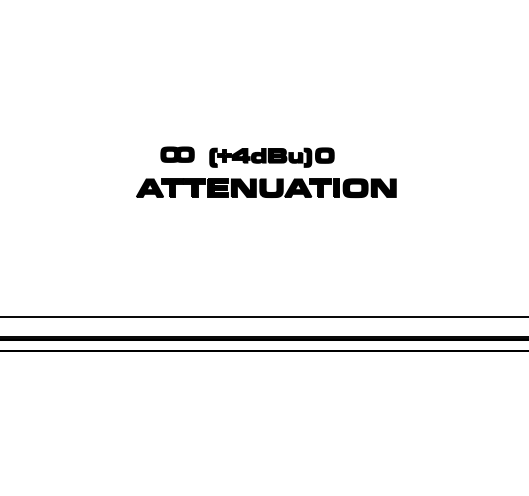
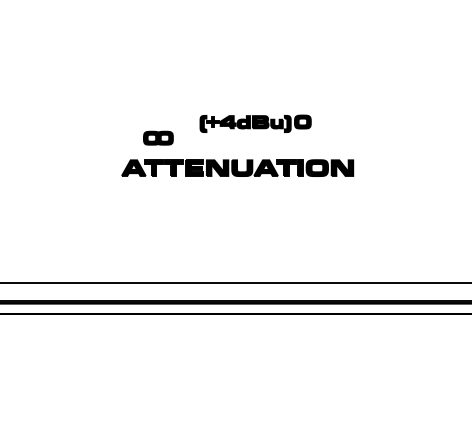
part: (271, 157) -> (255, 123), moved

